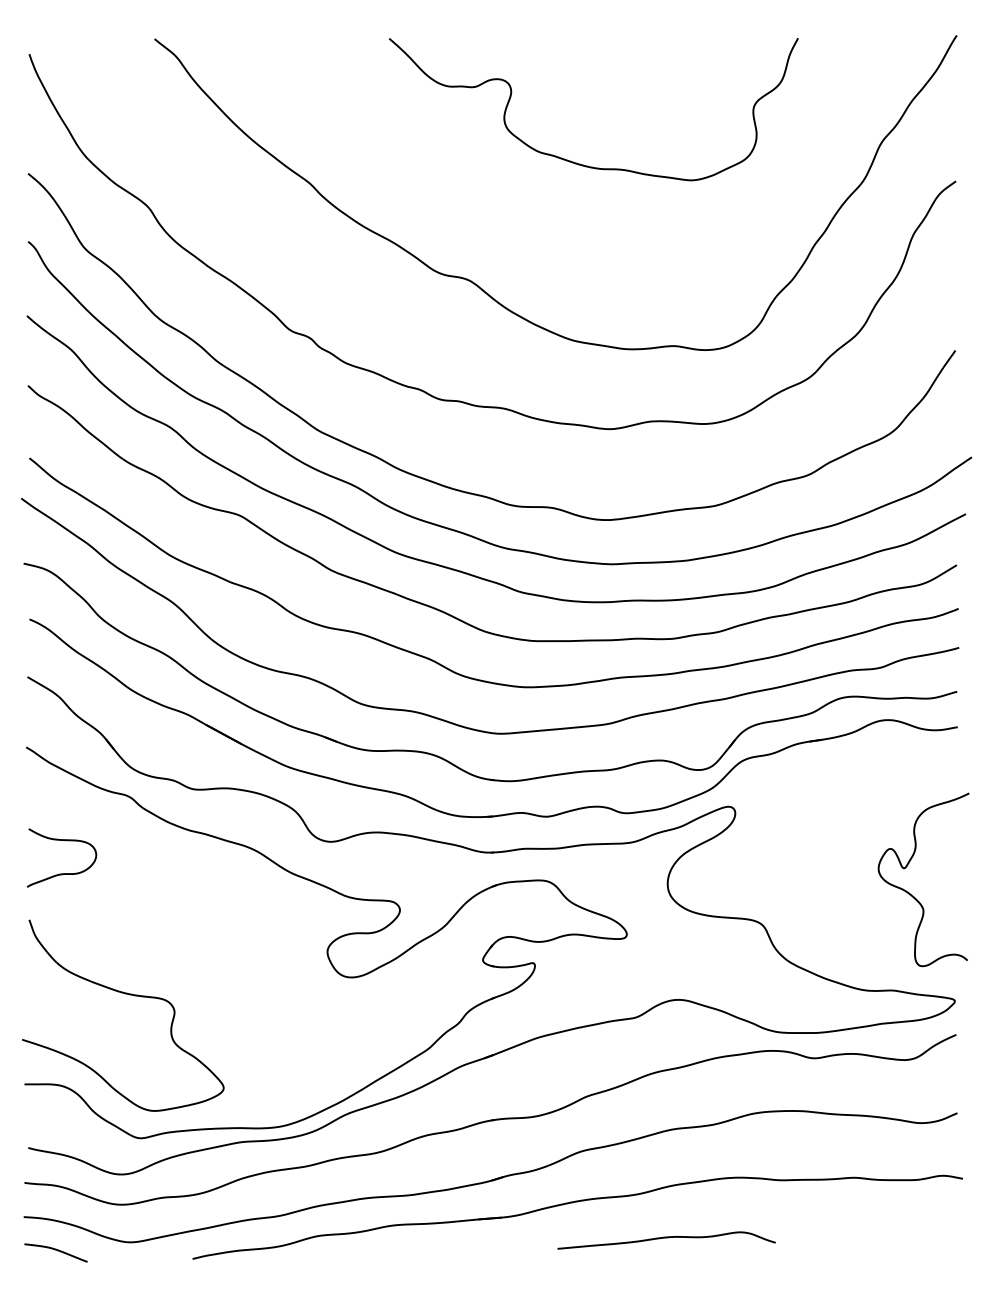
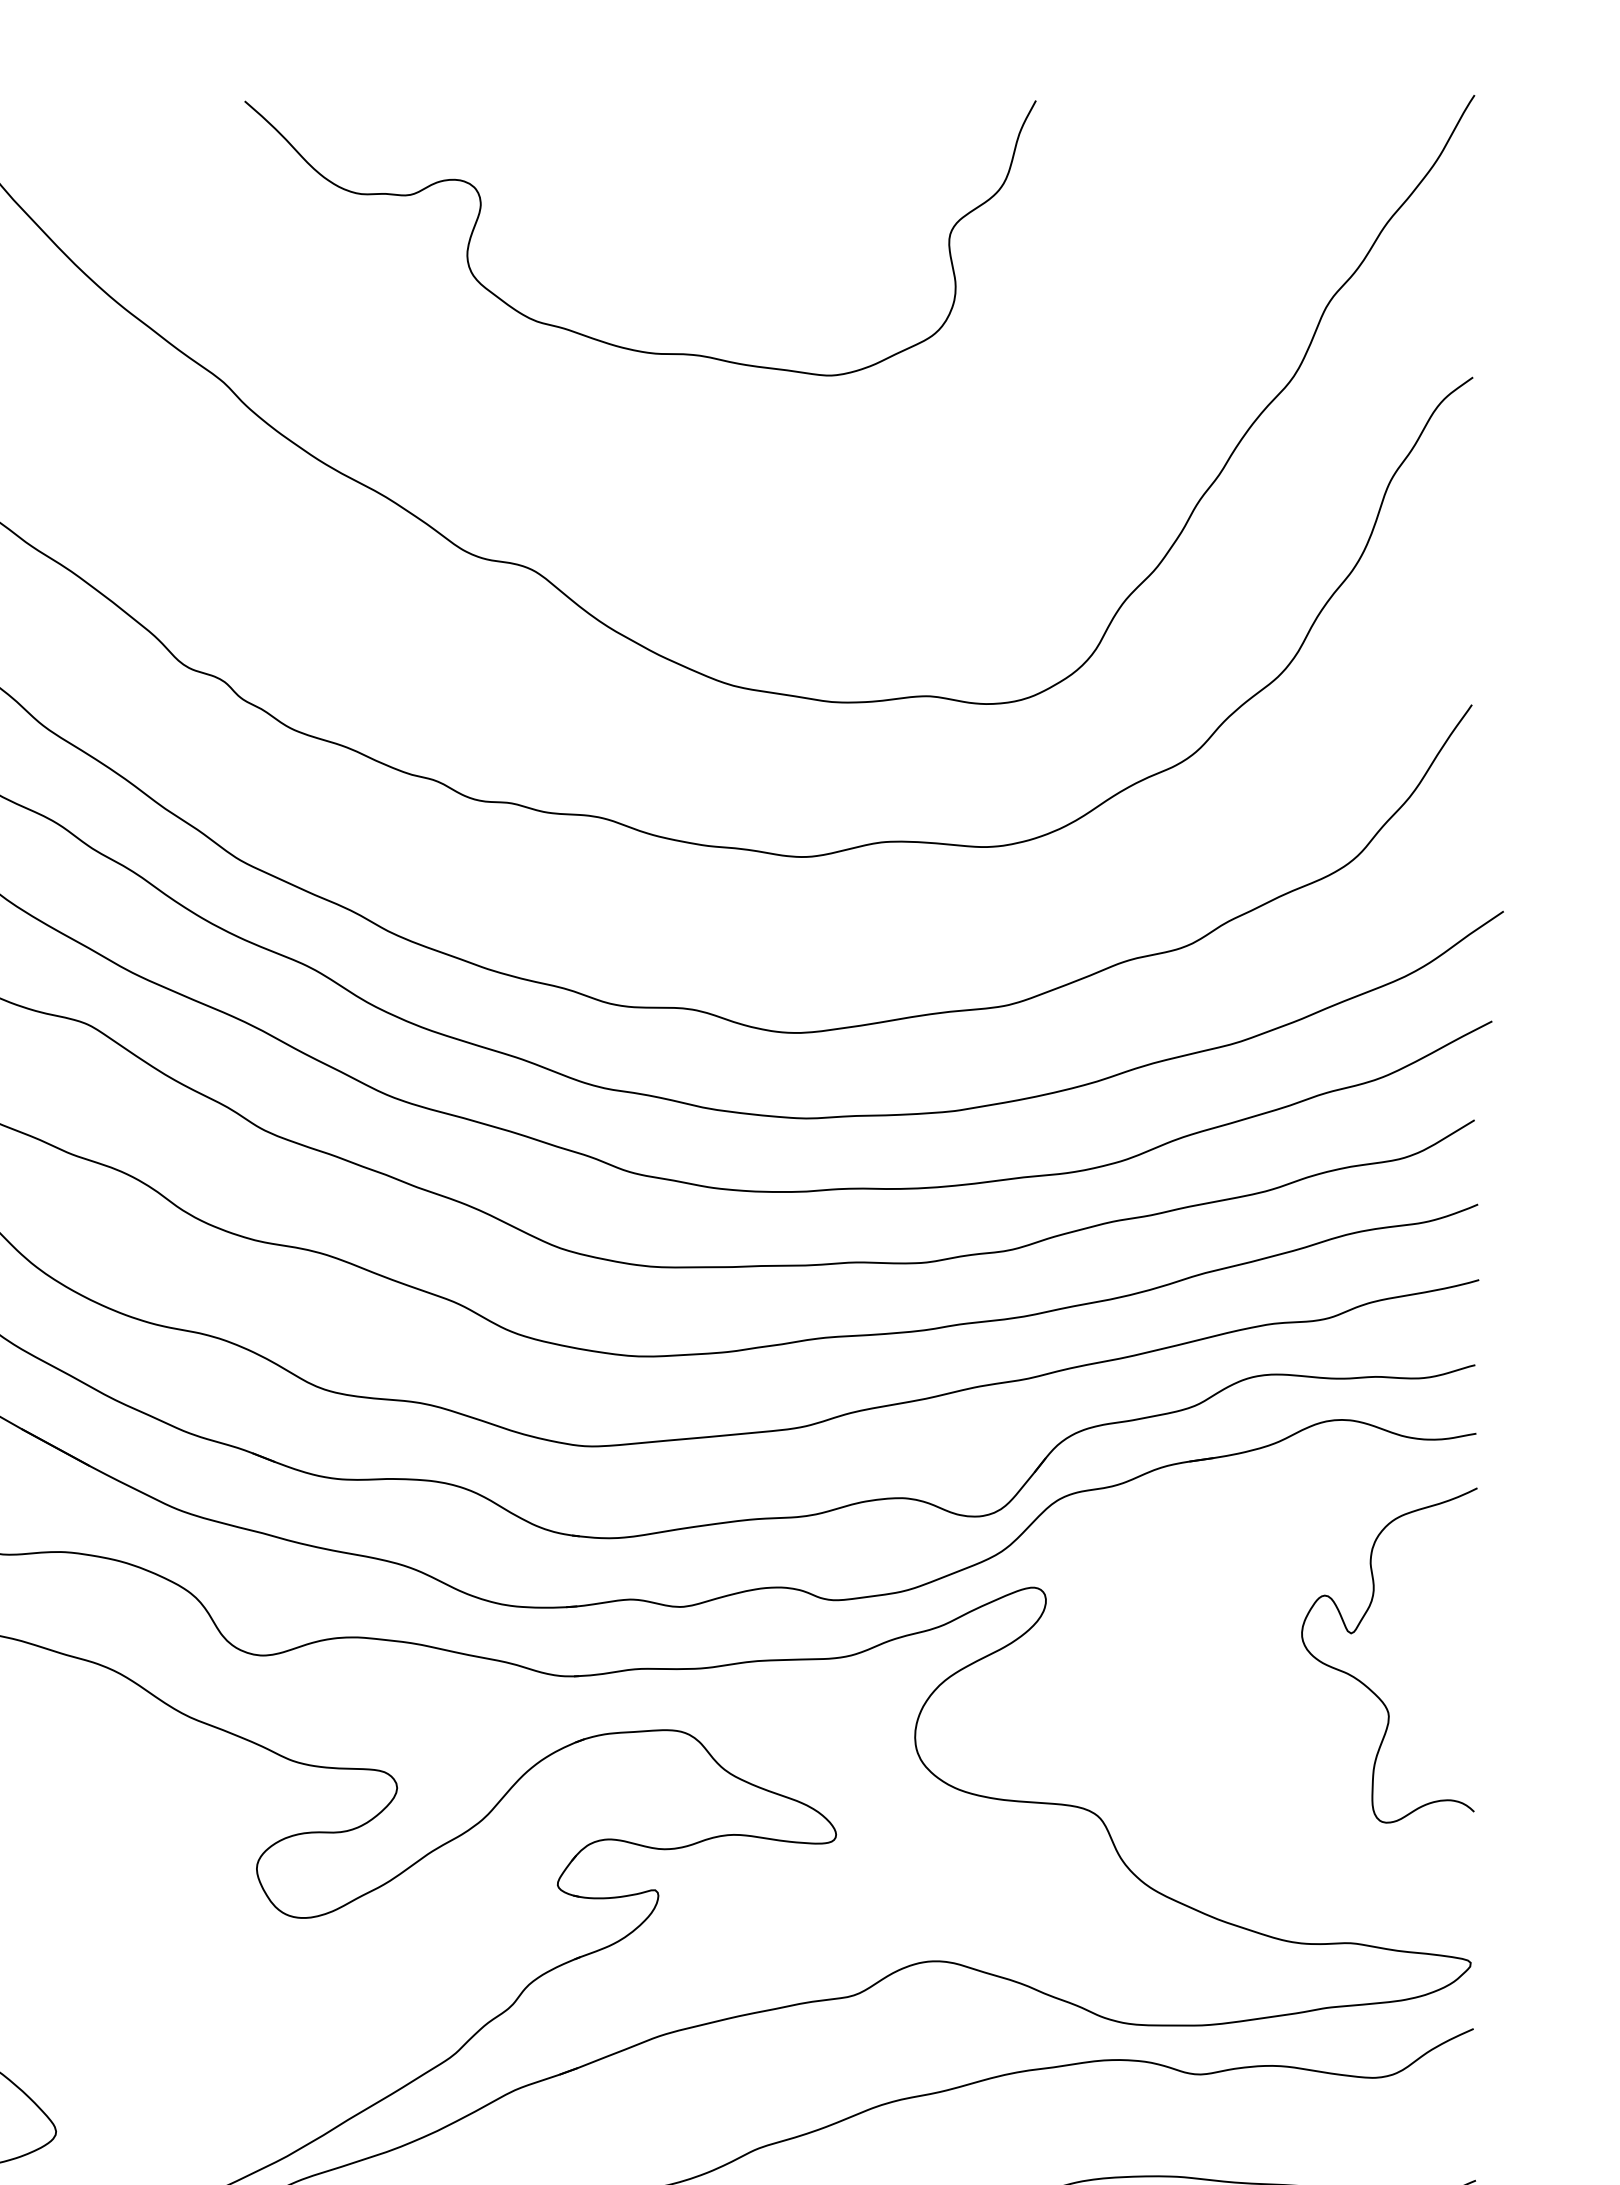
curve: (580, 163) -> (614, 342), moved
curve: (913, 895) -> (1369, 1685), moved

